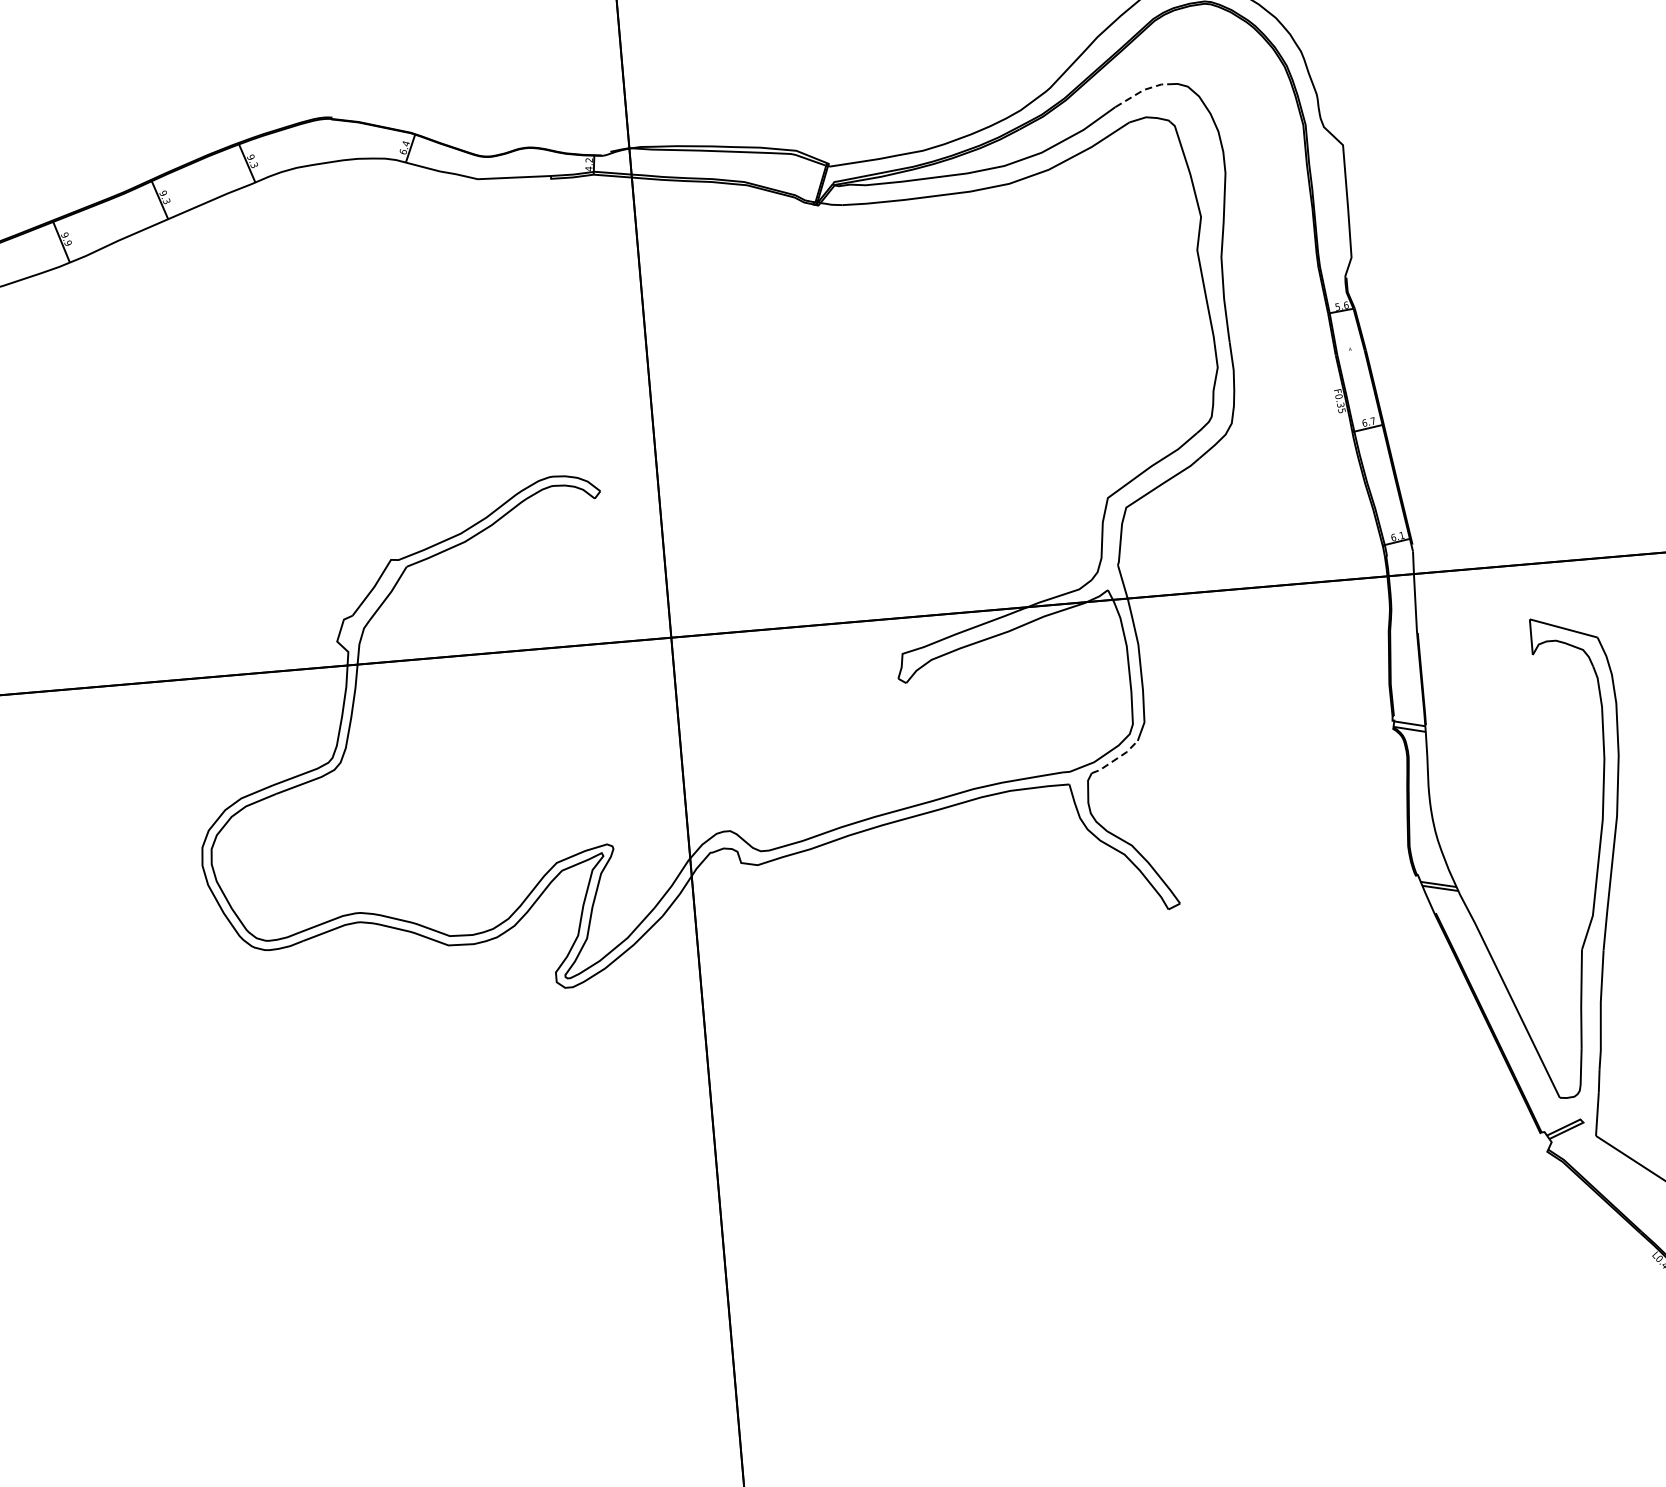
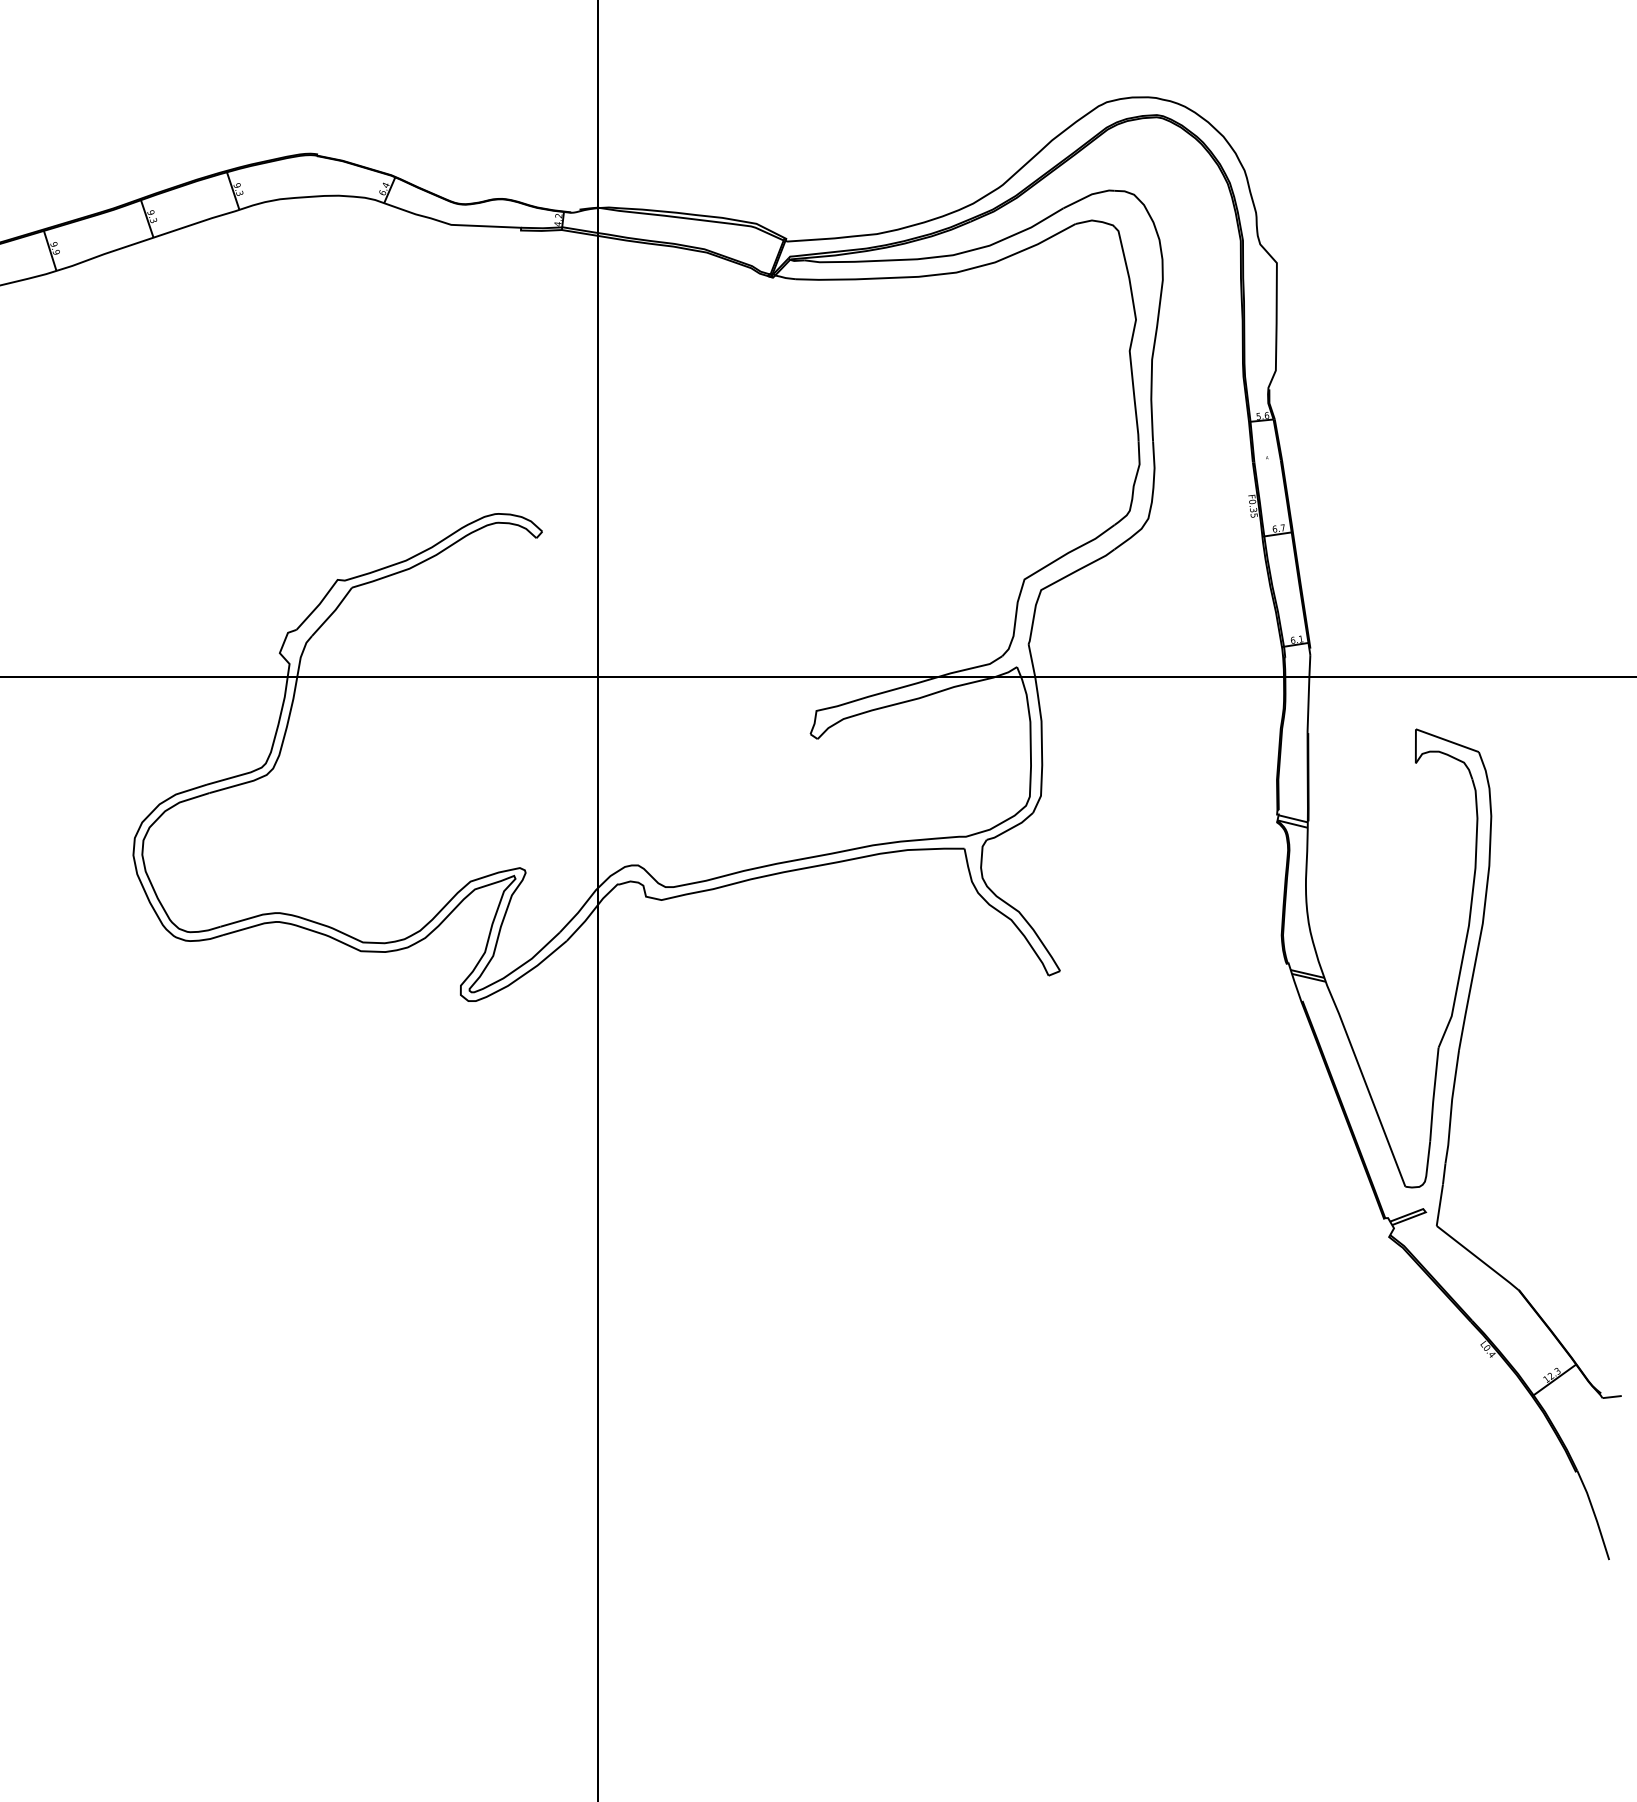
line: (1141, 91) -> (1089, 195), dashed -> solid
line: (1116, 759) -> (1011, 828), dashed -> solid

